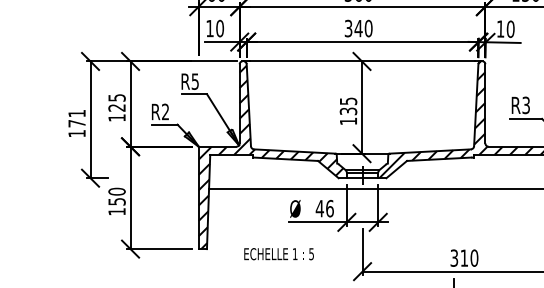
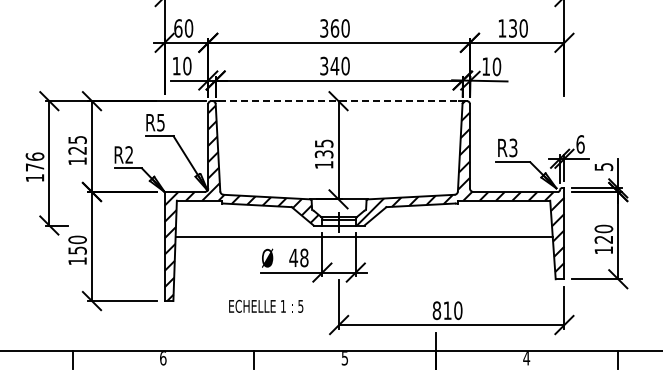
line: (362, 61) -> (339, 101), solid -> dashed
text: (76, 113) -> (34, 156), 171 -> 176
text: (330, 208) -> (304, 257), 46 -> 48
text: (279, 253) -> (266, 305), moved
text: (453, 257) -> (436, 310), 310 -> 810

